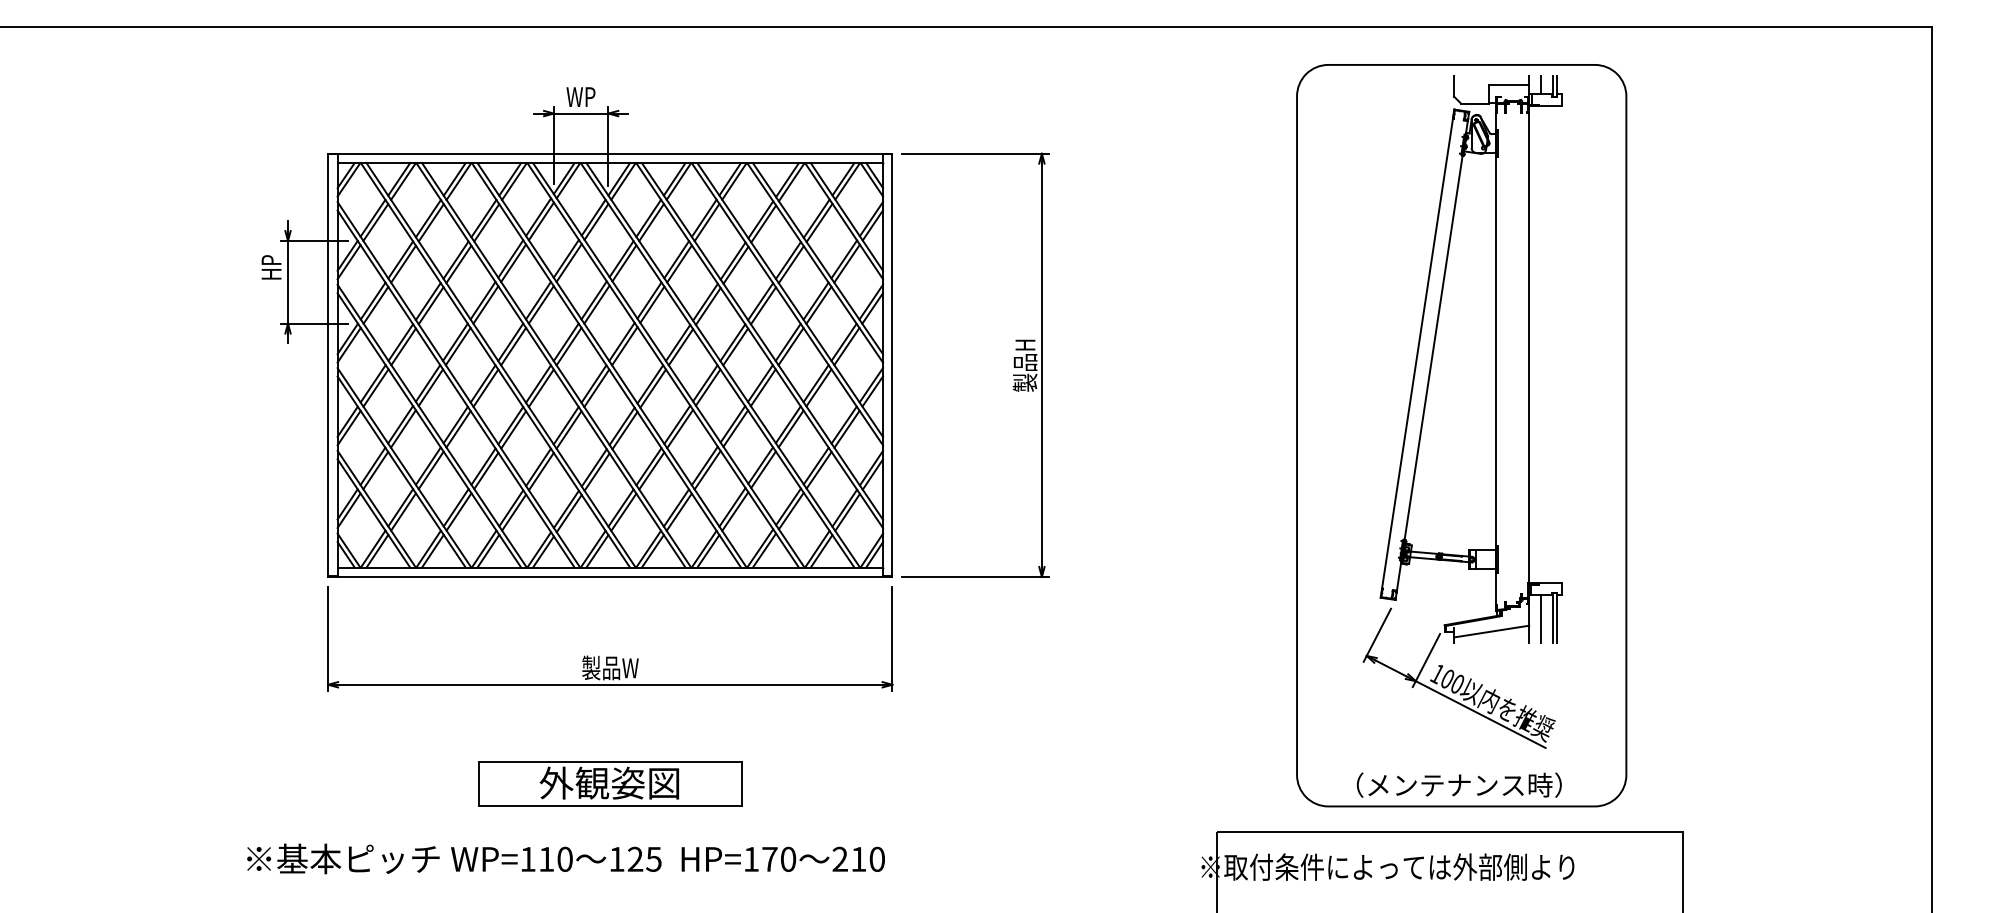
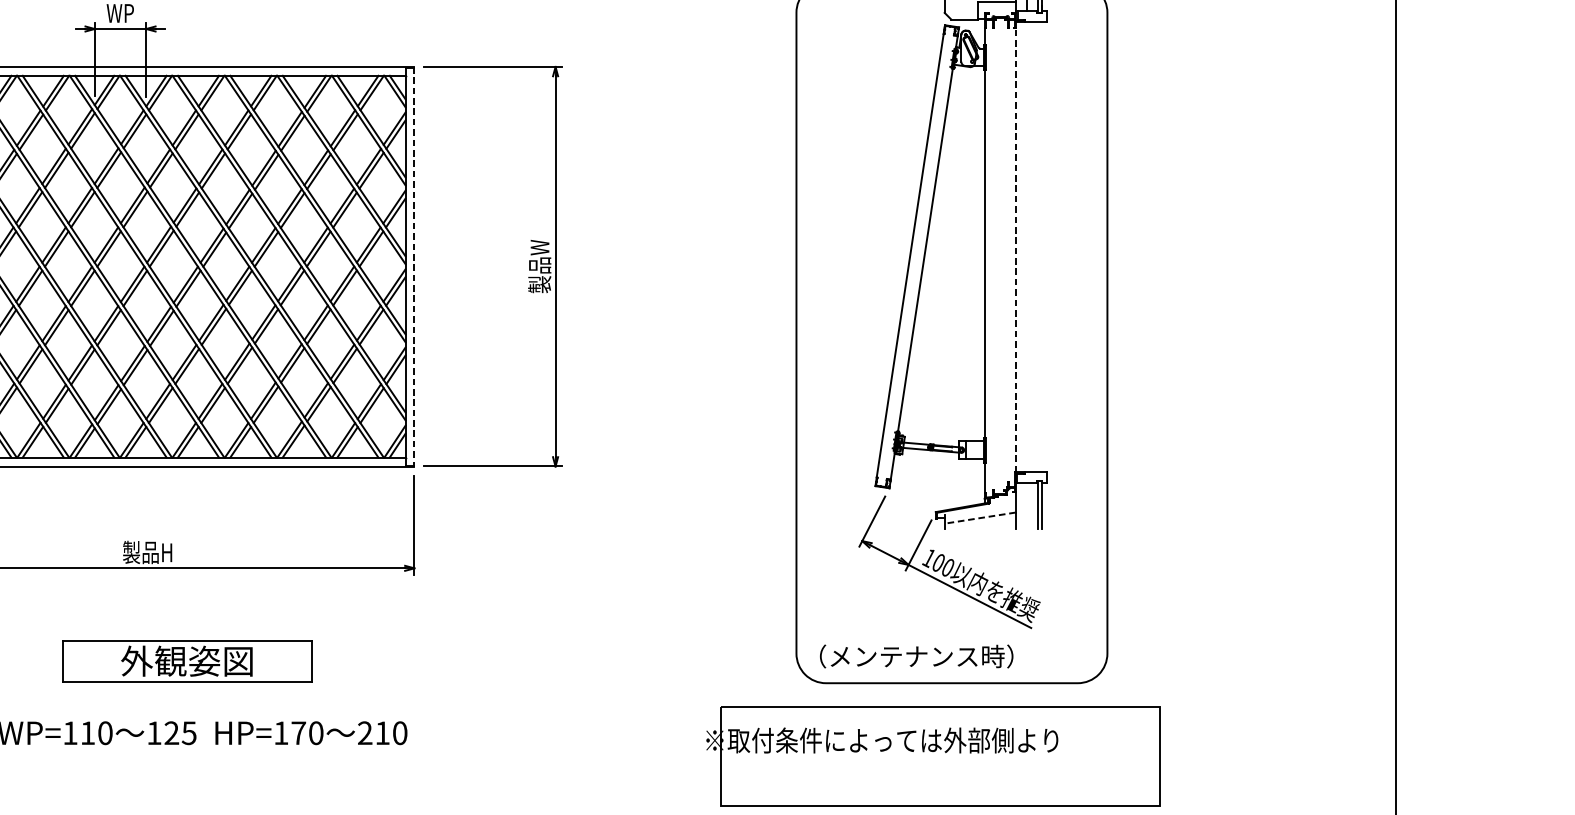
line: (1529, 347) -> (1015, 249), solid -> dashed
line: (892, 365) -> (414, 266), solid -> dashed
text: (1024, 365) -> (539, 266), 製品H -> 製品W
line: (1540, 618) -> (1026, 505), removed
line: (1491, 631) -> (980, 518), solid -> dashed
text: (610, 667) -> (148, 552), 製品W -> 製品H
part: (610, 783) -> (187, 661), moved
text: (1458, 784) -> (915, 655), moved

